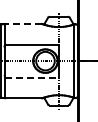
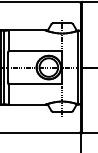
line: (24, 24) -> (27, 30), dashed -> solid
line: (32, 78) -> (35, 84), dashed -> solid

